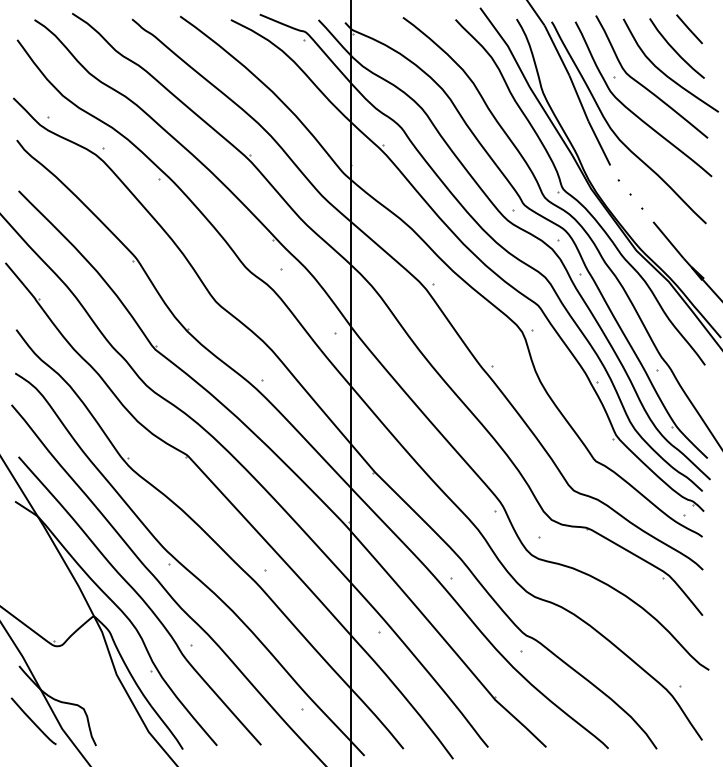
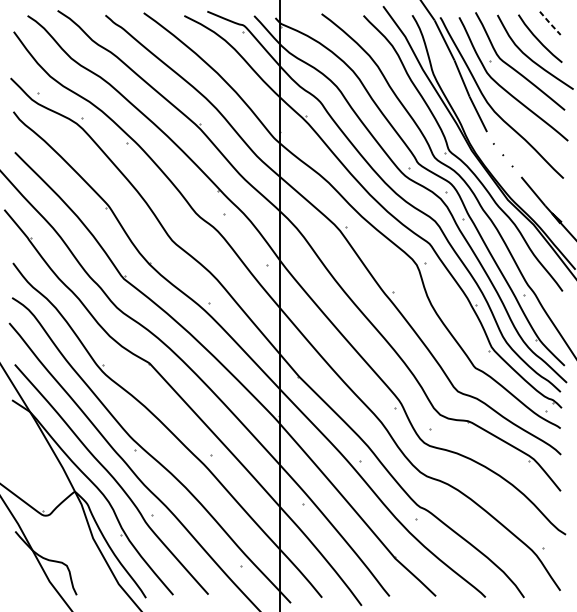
line: (689, 29) -> (550, 23), solid -> dashed
curve: (33, 721) -> (26, 575), removed

